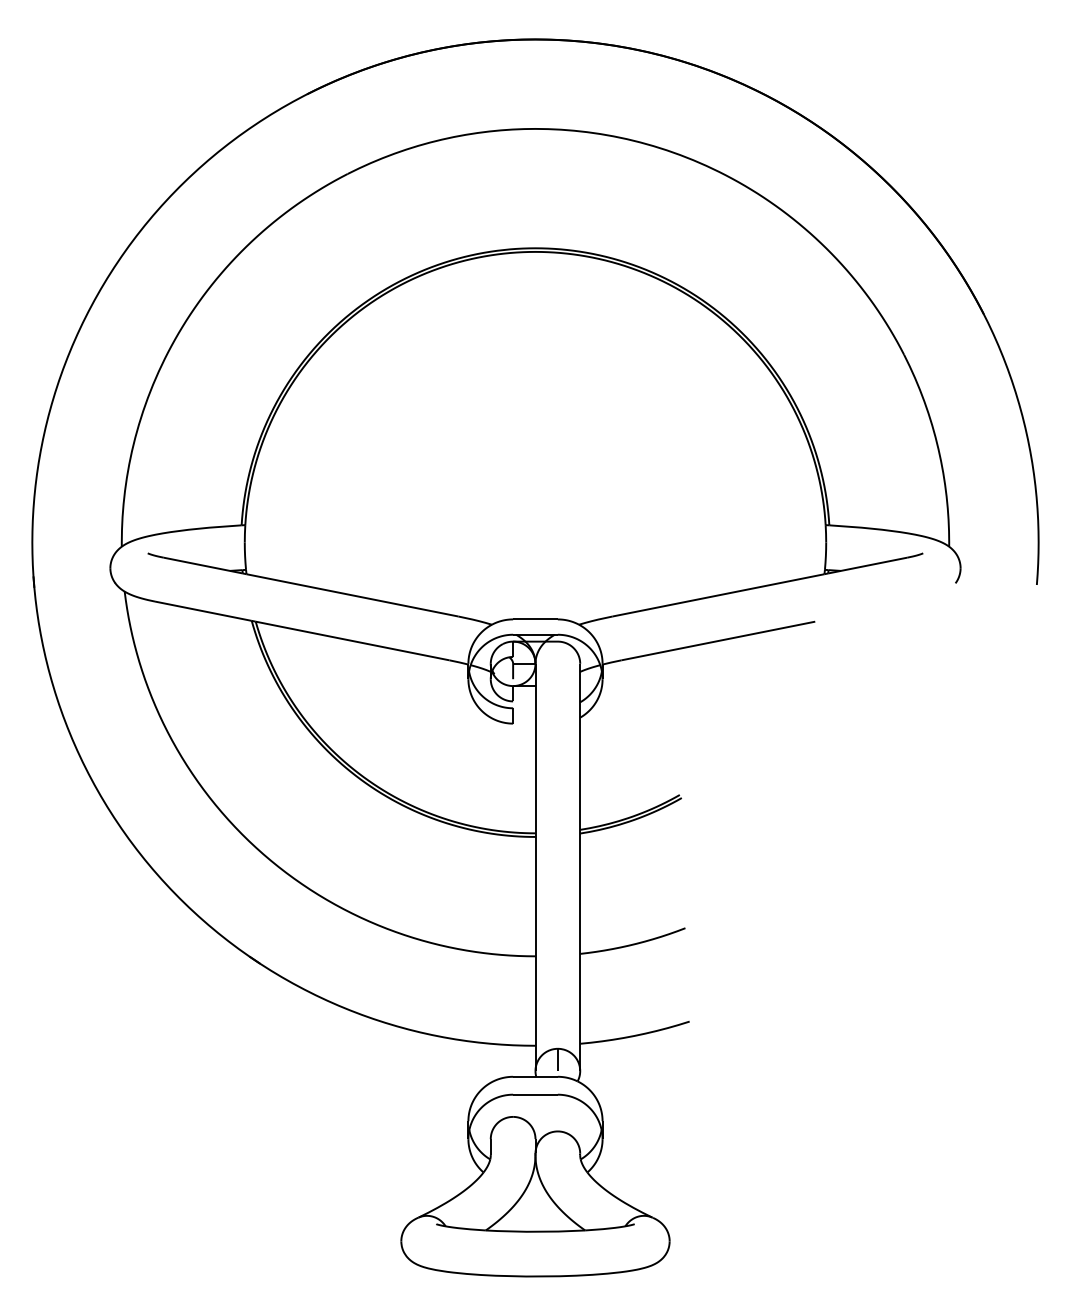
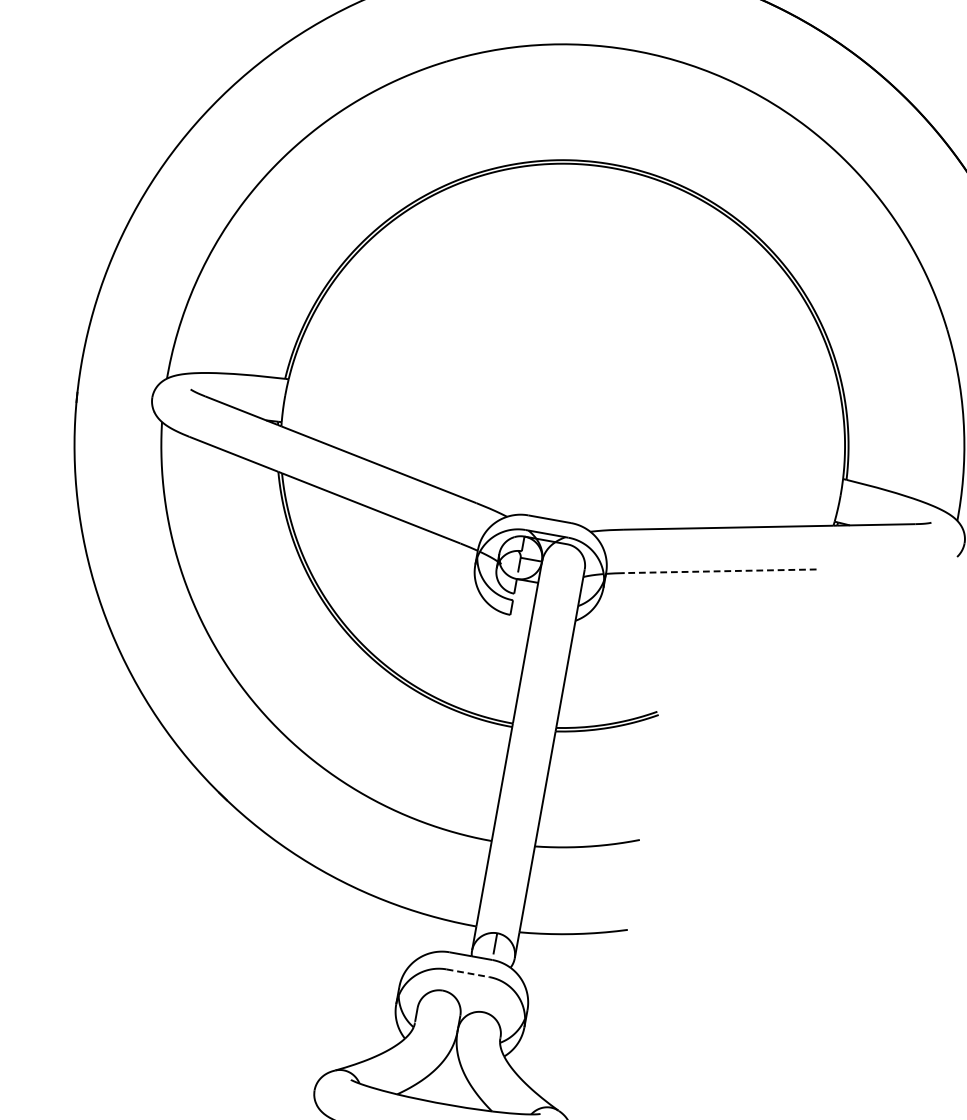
line: (718, 641) -> (720, 571), solid -> dashed
line: (535, 1094) -> (468, 973), solid -> dashed

